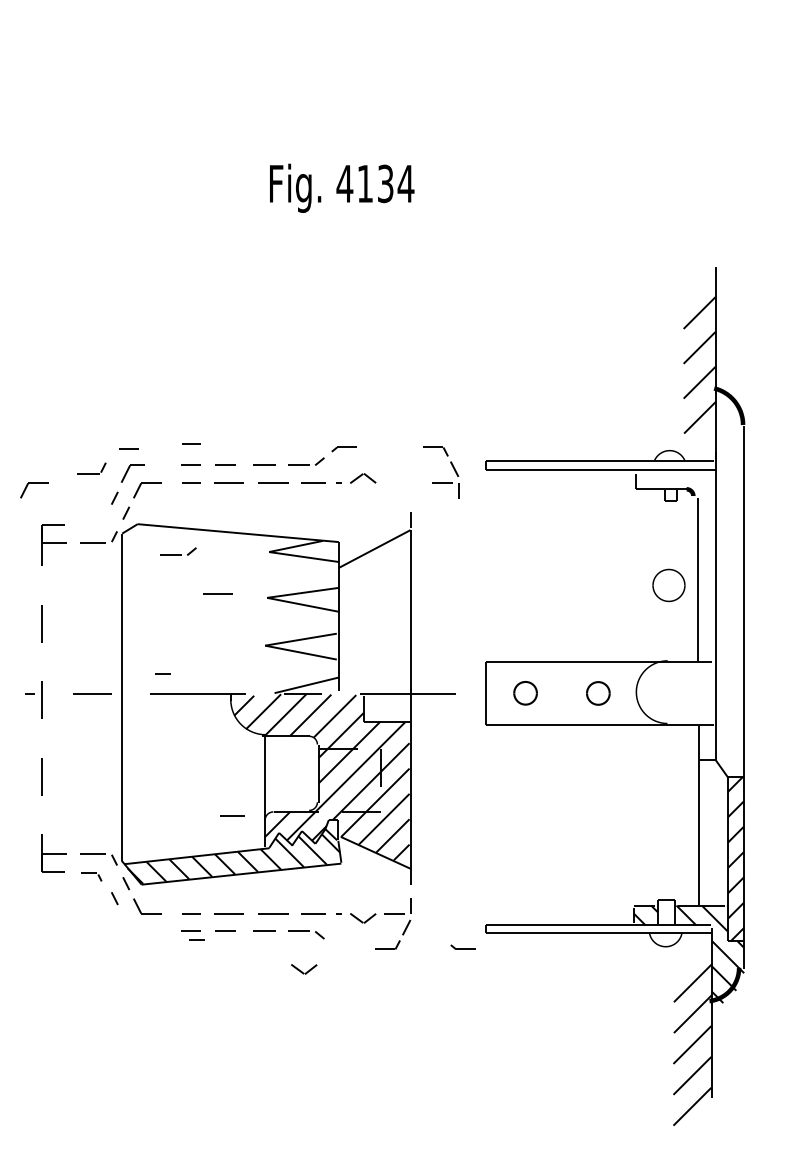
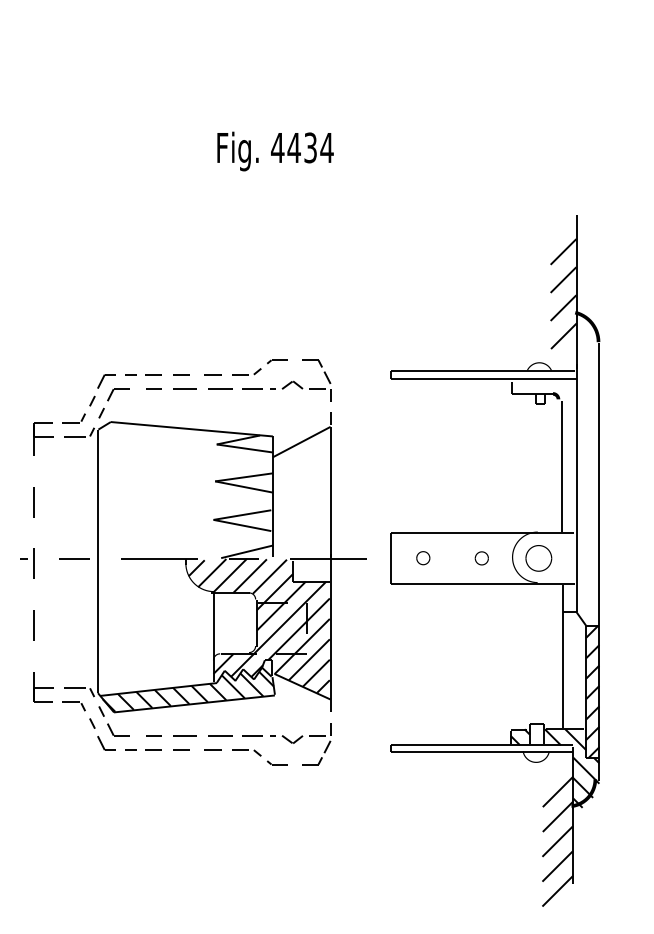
text: (364, 183) -> (293, 147), 4134 -> 4434
line: (191, 443) -> (154, 357), removed
line: (128, 448) -> (103, 361), removed
part: (91, 468) -> (73, 418), moved
part: (441, 482) -> (316, 388), moved
part: (34, 483) -> (27, 389), removed
part: (178, 551) -> (143, 444), removed
part: (668, 585) -> (538, 558), moved
line: (217, 593) -> (175, 477), removed
line: (162, 673) -> (130, 373), moved
part: (525, 692) -> (423, 557), size x0.71
part: (597, 693) -> (481, 558), size x0.71
line: (232, 815) -> (187, 656), removed
part: (91, 877) -> (73, 706), size x1.43
part: (132, 922) -> (106, 742), added
line: (196, 939) -> (130, 749), moved
part: (462, 946) -> (276, 762), moved
part: (304, 969) -> (245, 780), removed

